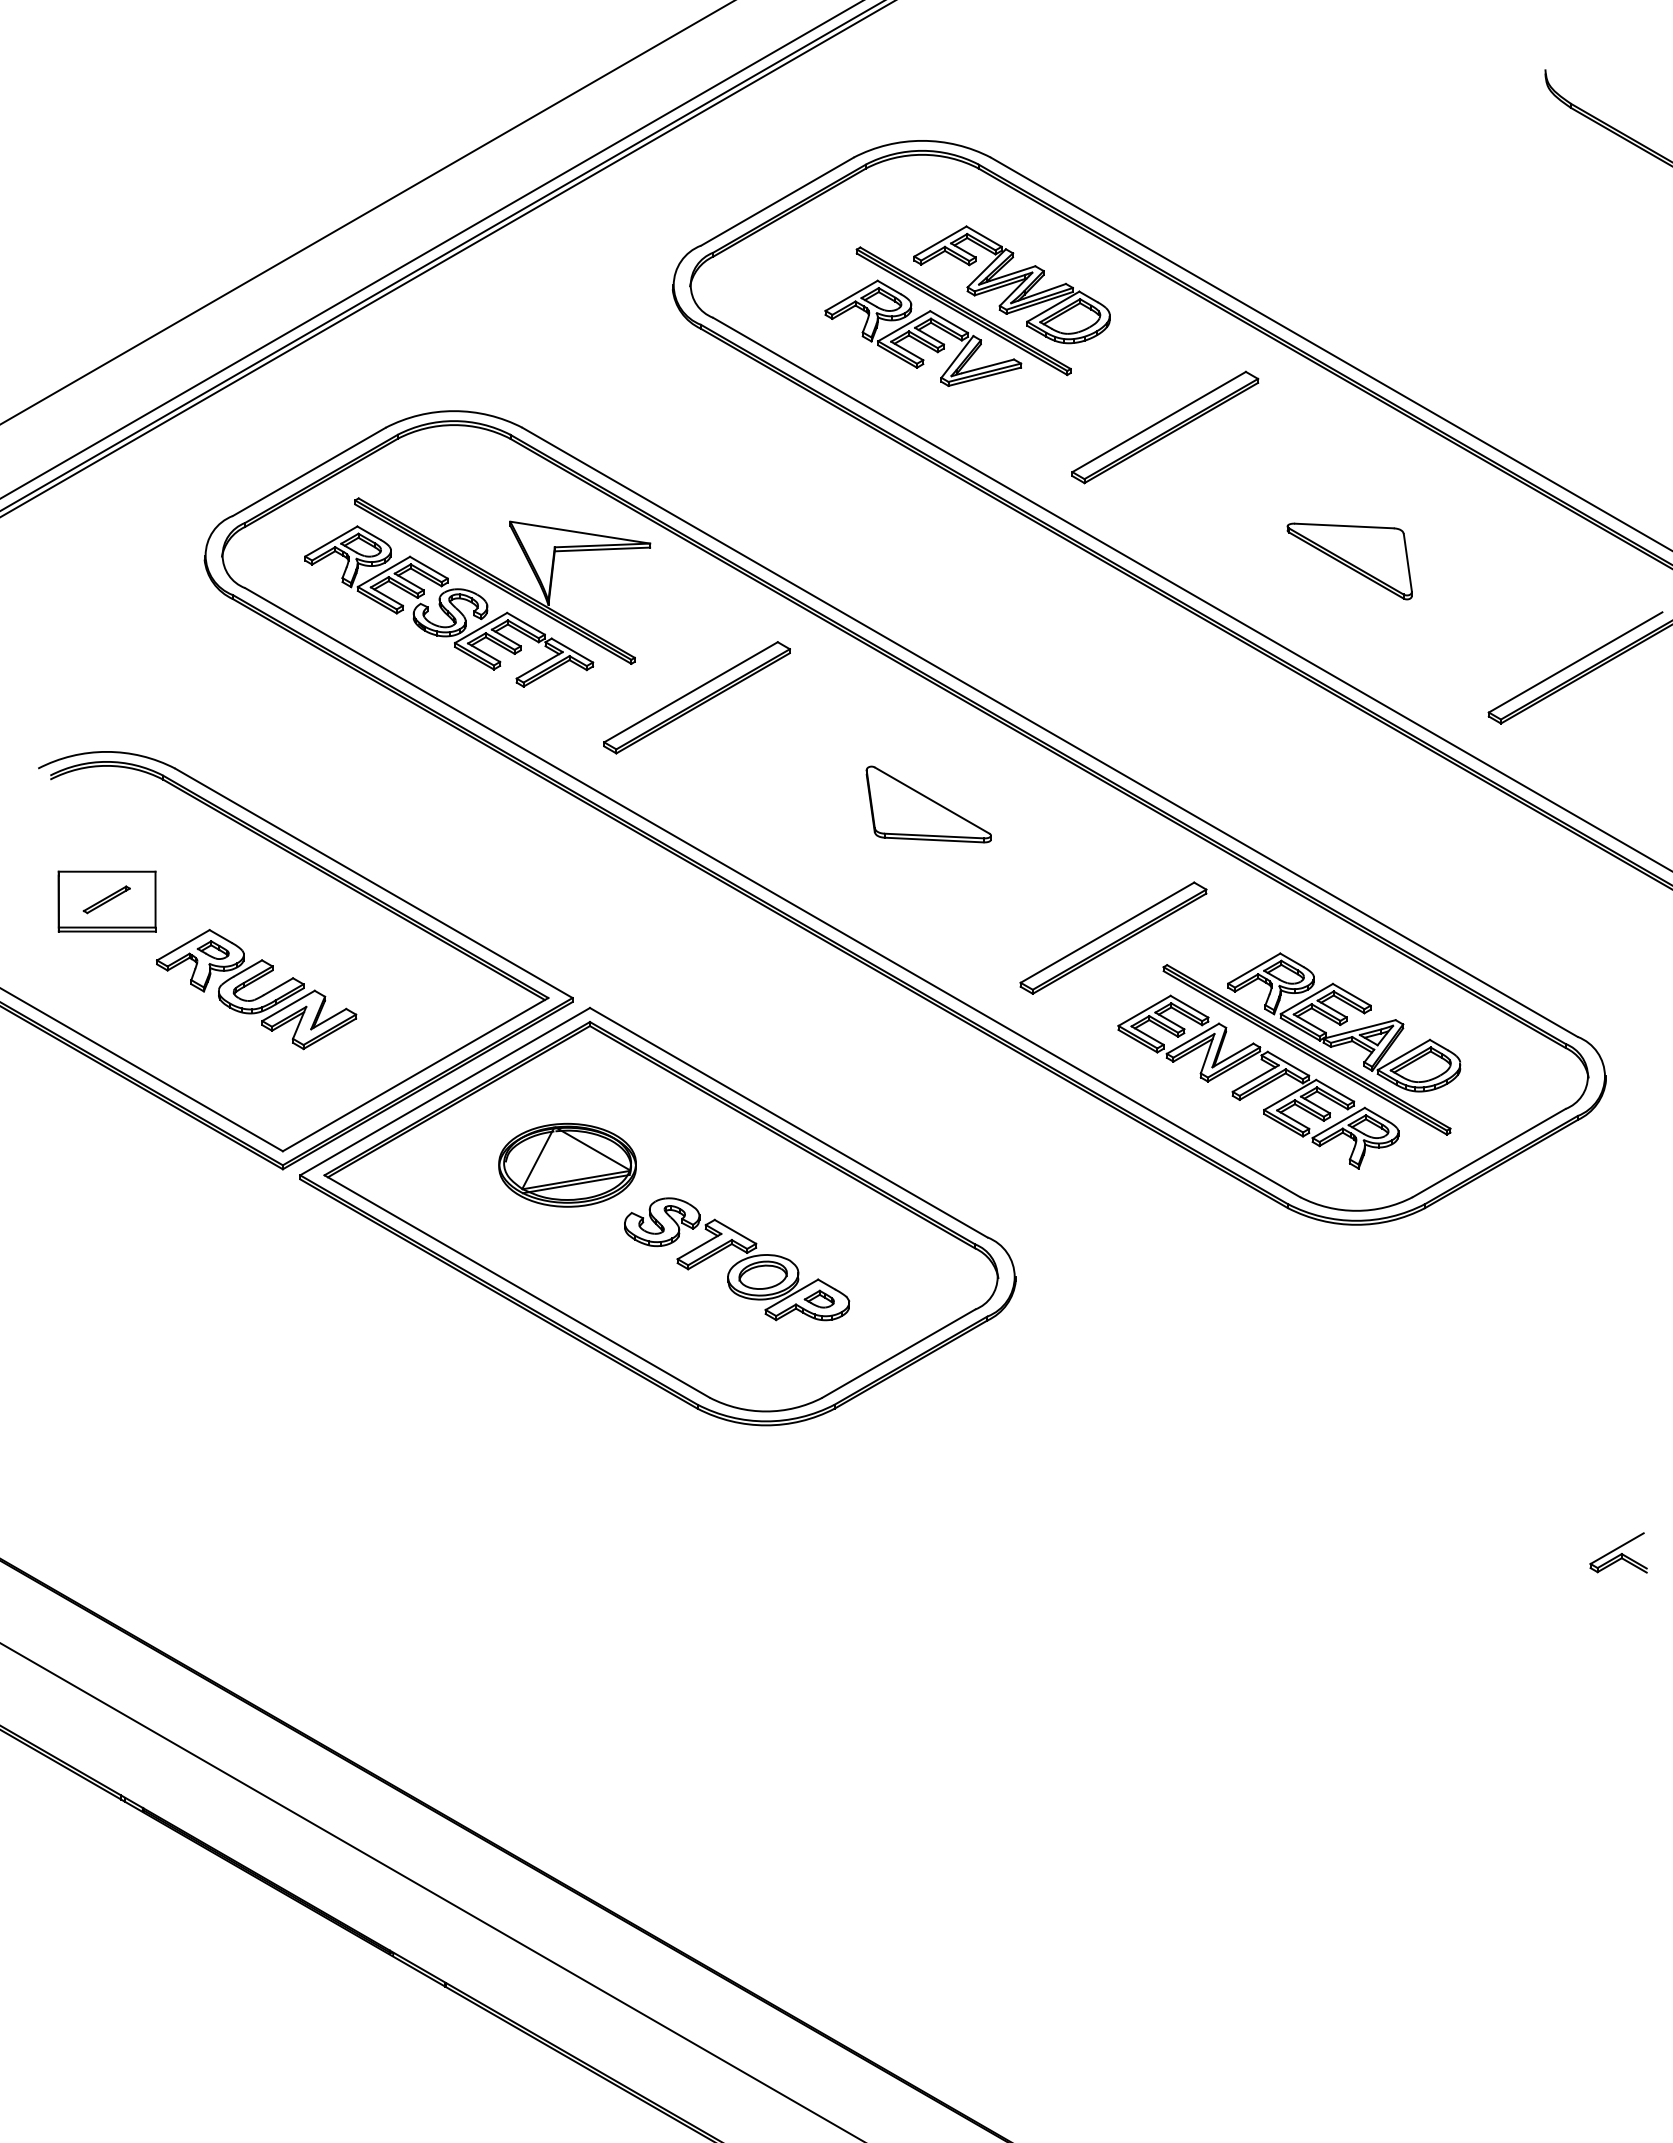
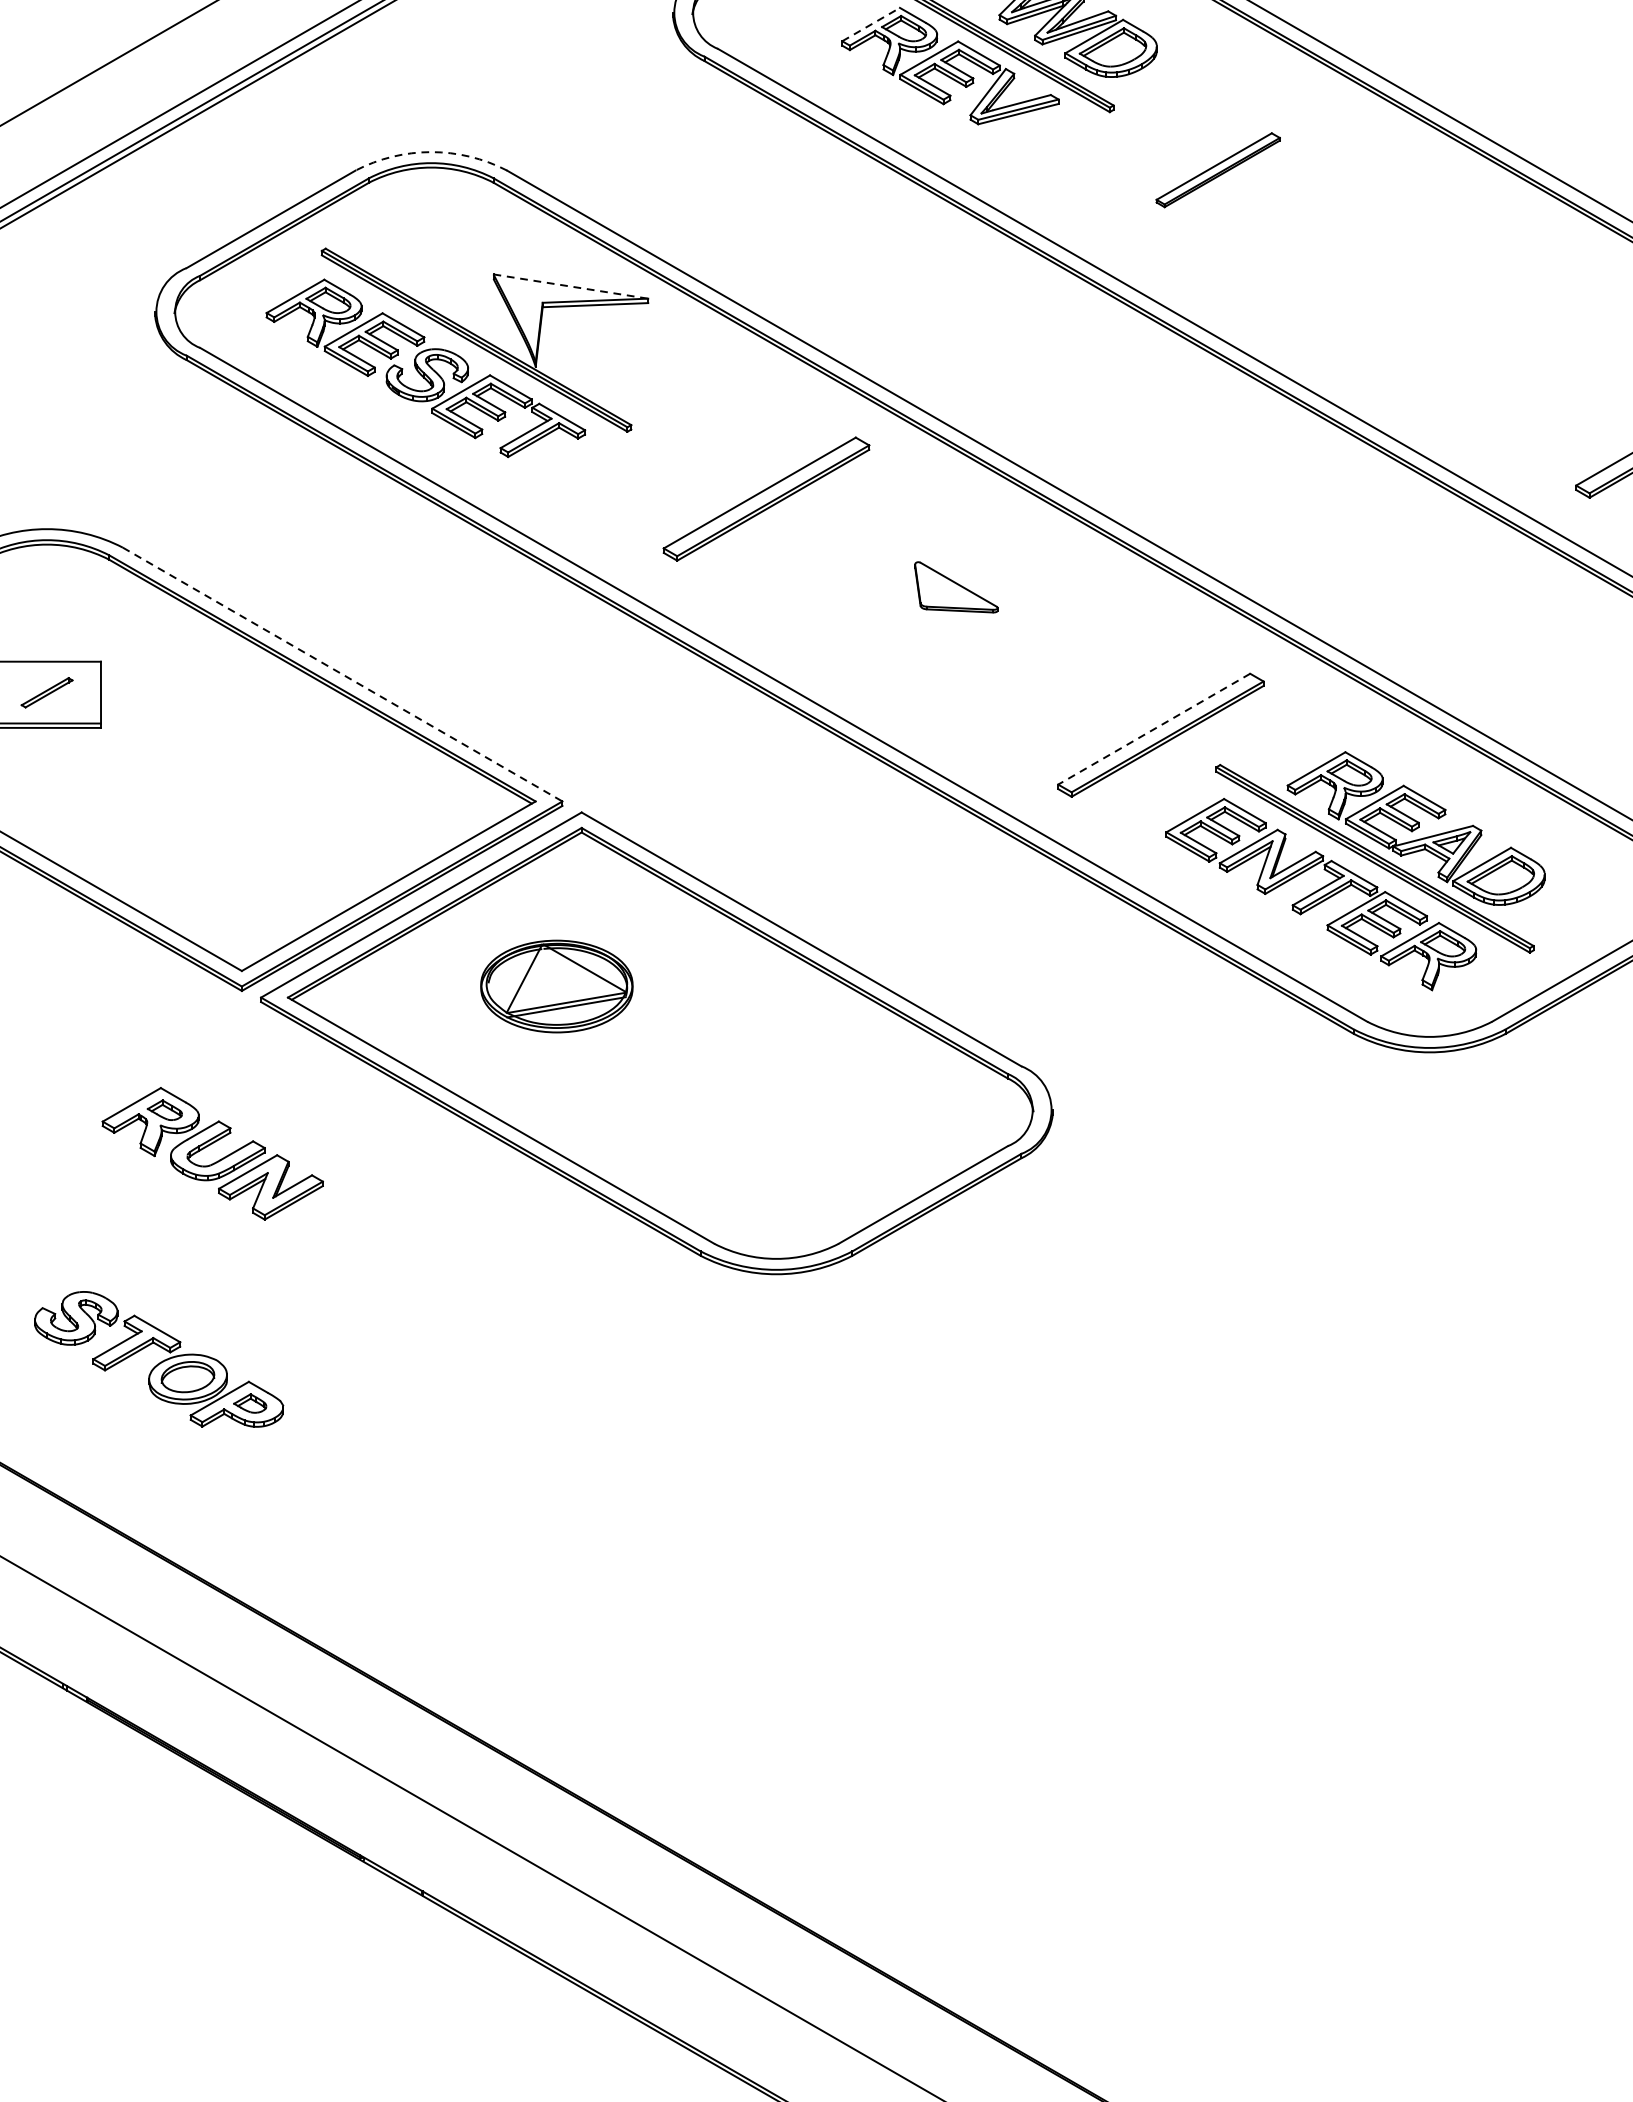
line: (852, 295) -> (872, 24), solid -> dashed
arc: (454, 411) -> (431, 152), solid -> dashed
part: (1165, 427) -> (1218, 170), size x0.6
line: (580, 532) -> (571, 286), solid -> dashed
part: (1349, 561) -> (1421, 318), removed
part: (696, 697) -> (765, 498), moved
part: (928, 804) -> (956, 587), size x0.6
line: (374, 883) -> (343, 674), solid -> dashed
line: (1107, 932) -> (1154, 728), solid -> dashed
part: (252, 983) -> (208, 1147), moved
part: (737, 1259) -> (159, 1359), moved

